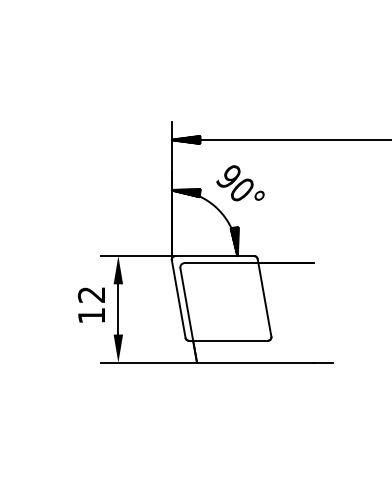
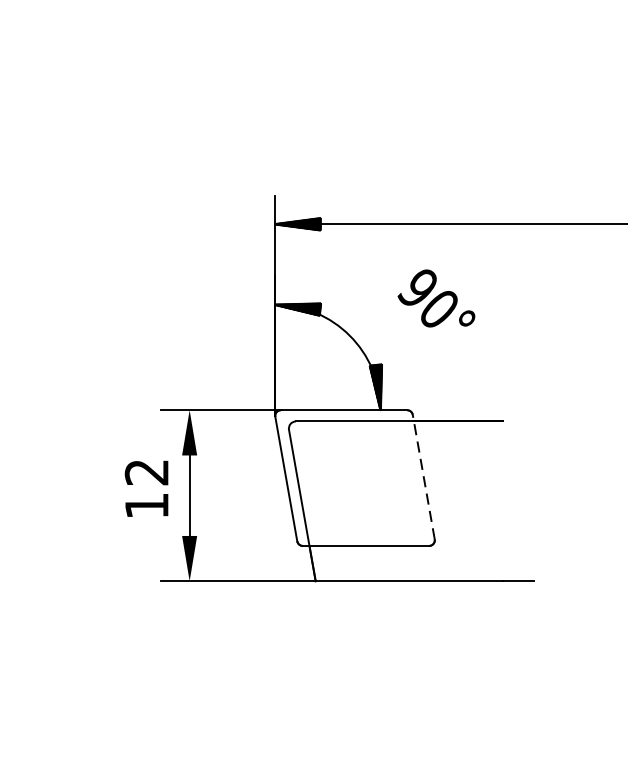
text: (240, 183) -> (436, 298), moved
line: (264, 297) -> (423, 476), solid -> dashed

